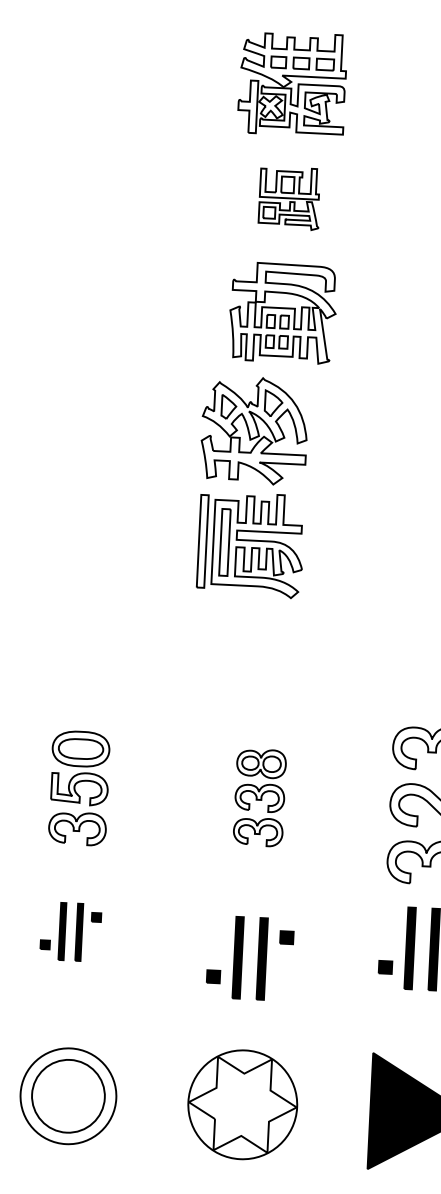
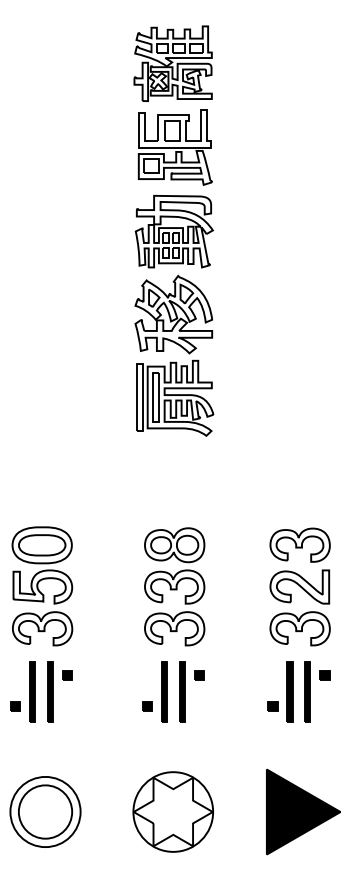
part: (288, 198) -> (174, 147), size x1.67
part: (252, 486) -> (174, 355), moved
part: (79, 788) -> (42, 586), size x1.43
part: (259, 797) -> (174, 586), size x1.67
part: (71, 931) -> (41, 691), size x1.43
part: (250, 958) -> (173, 691), moved

